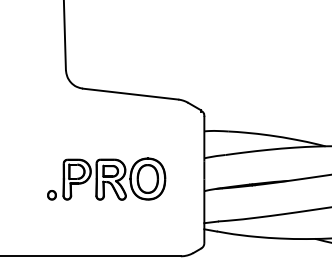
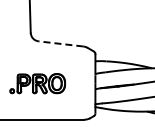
line: (129, 93) -> (60, 43), solid -> dashed
part: (106, 178) -> (37, 83), moved

